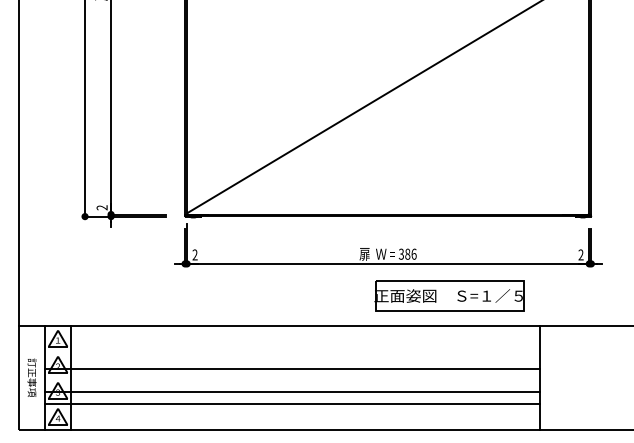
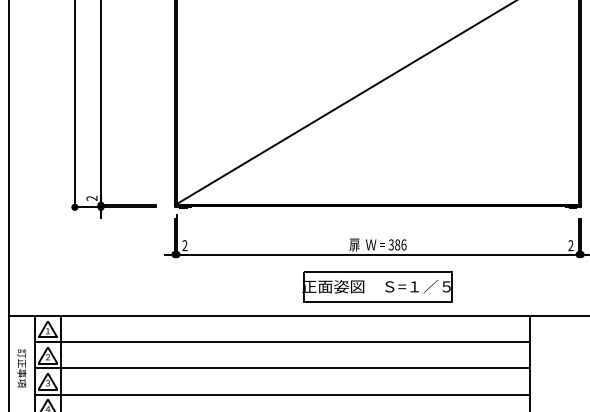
part: (449, 295) -> (377, 286), moved
line: (292, 368) -> (282, 342), moved
line: (292, 391) -> (282, 368), moved

